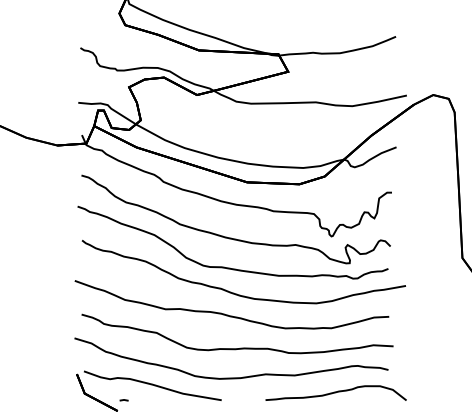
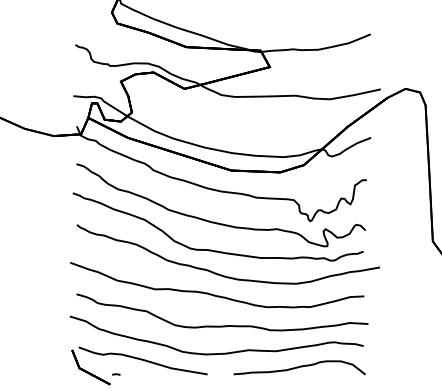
curve: (335, 392) -> (299, 367), moved

